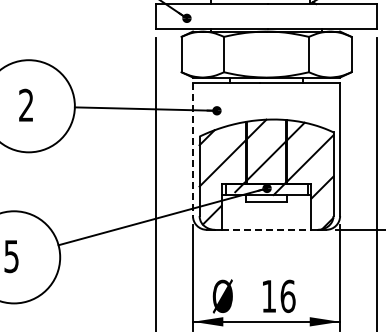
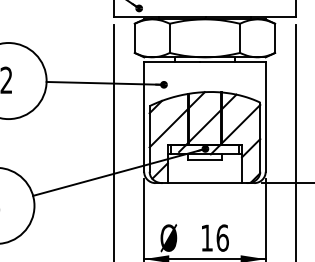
line: (192, 149) -> (143, 116), dashed -> solid
line: (266, 229) -> (204, 182), dashed -> solid

